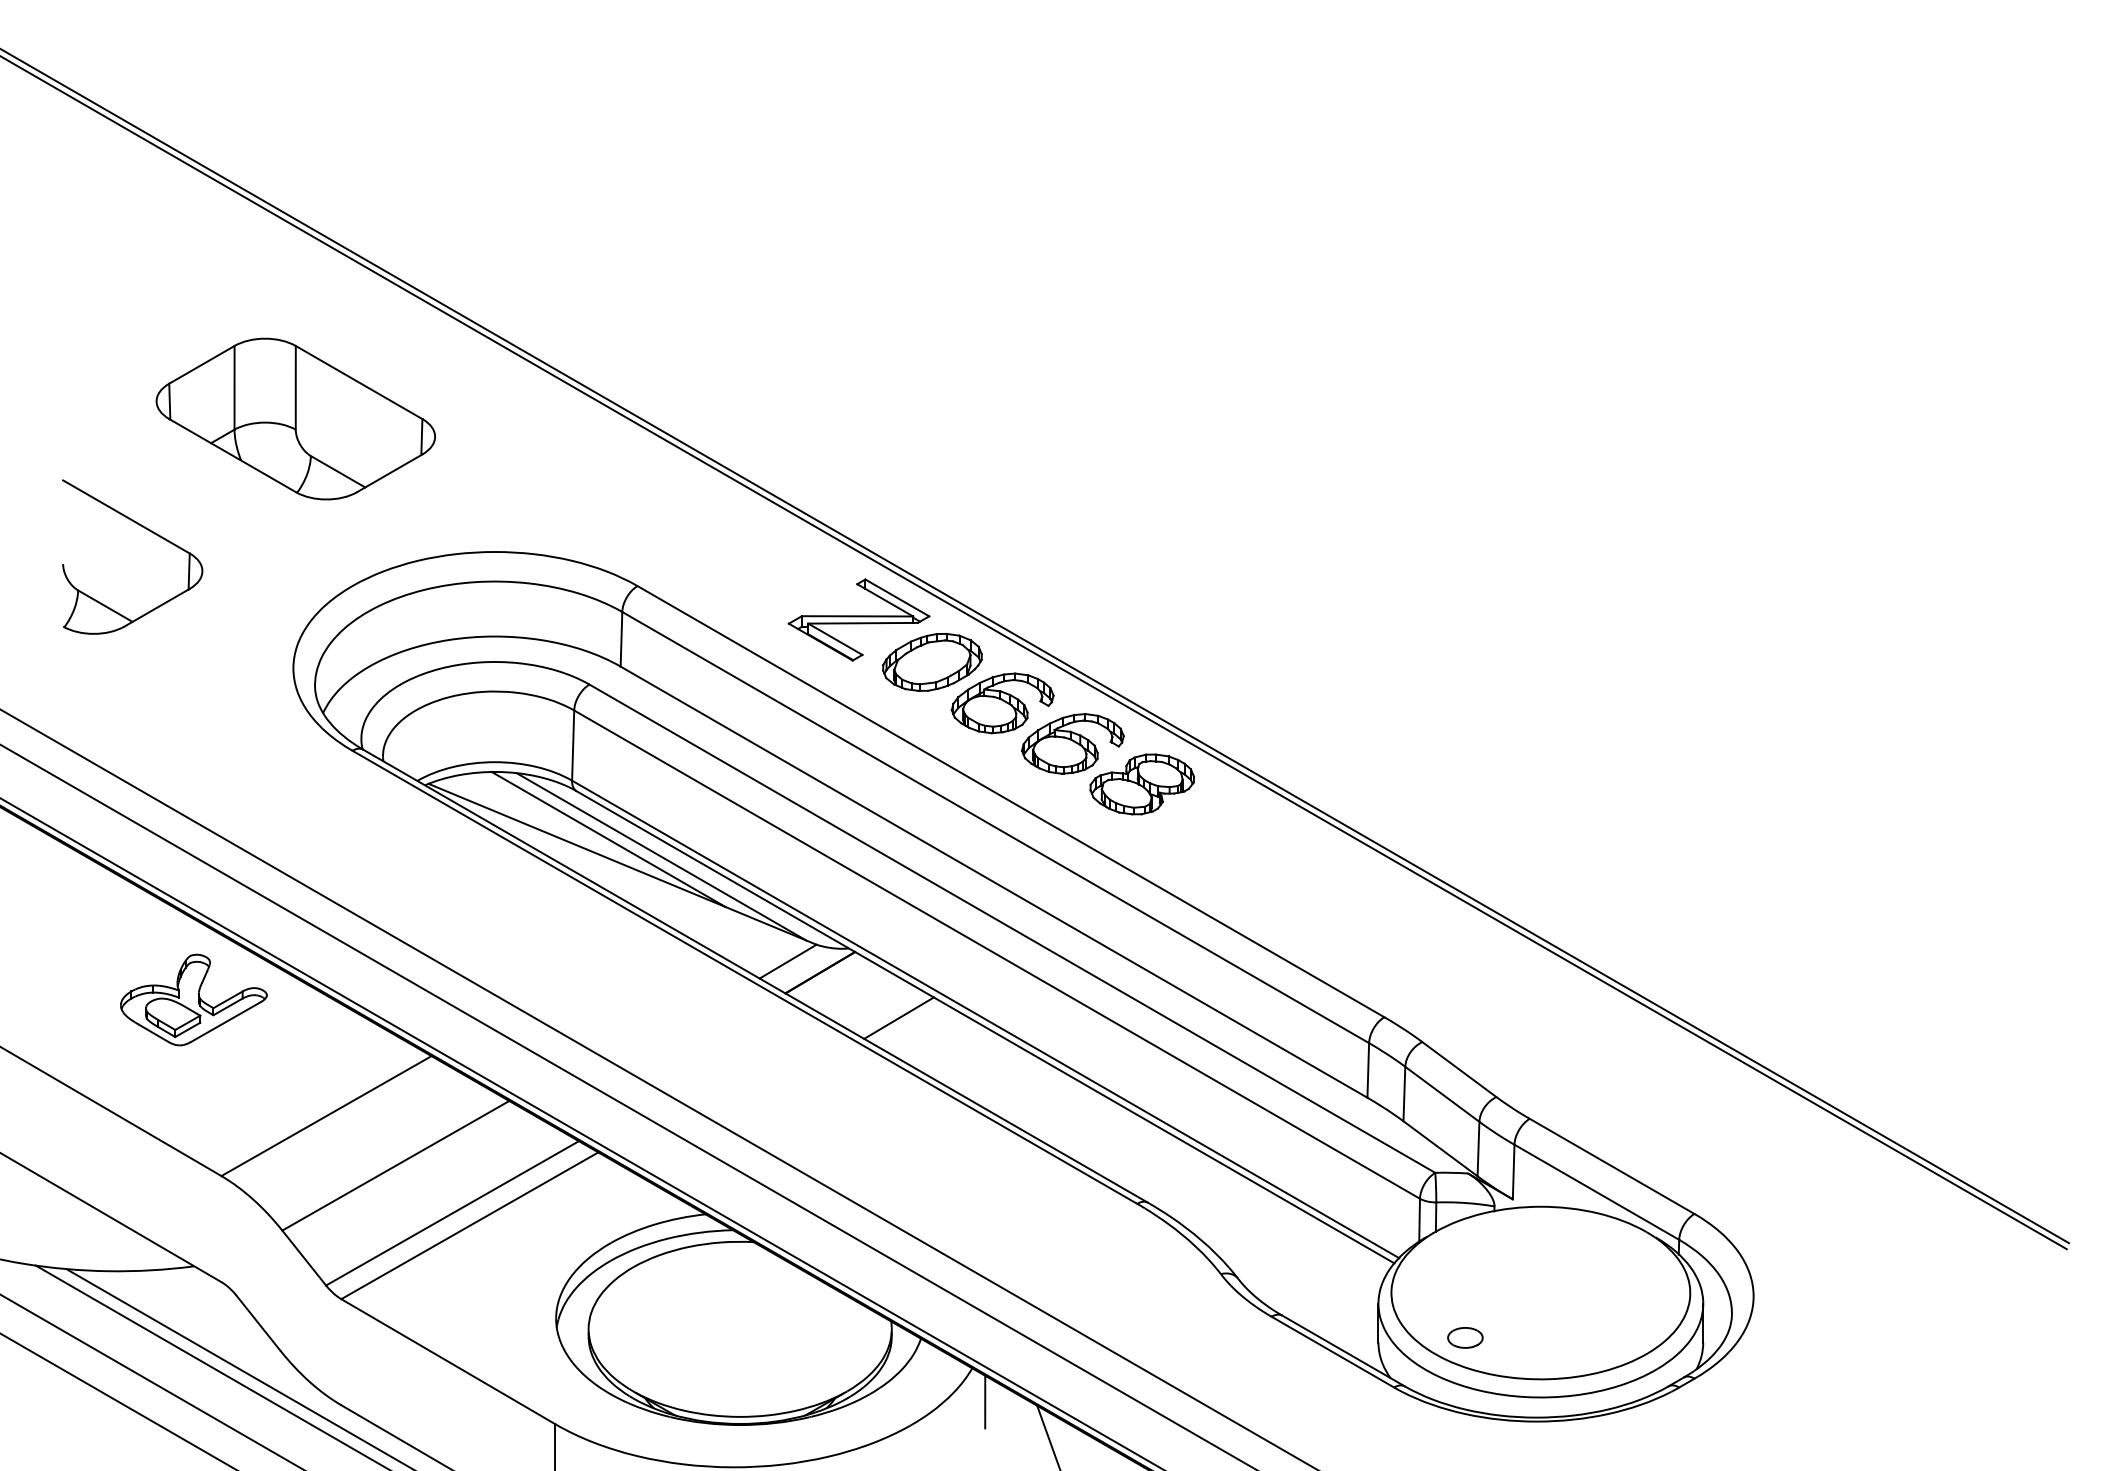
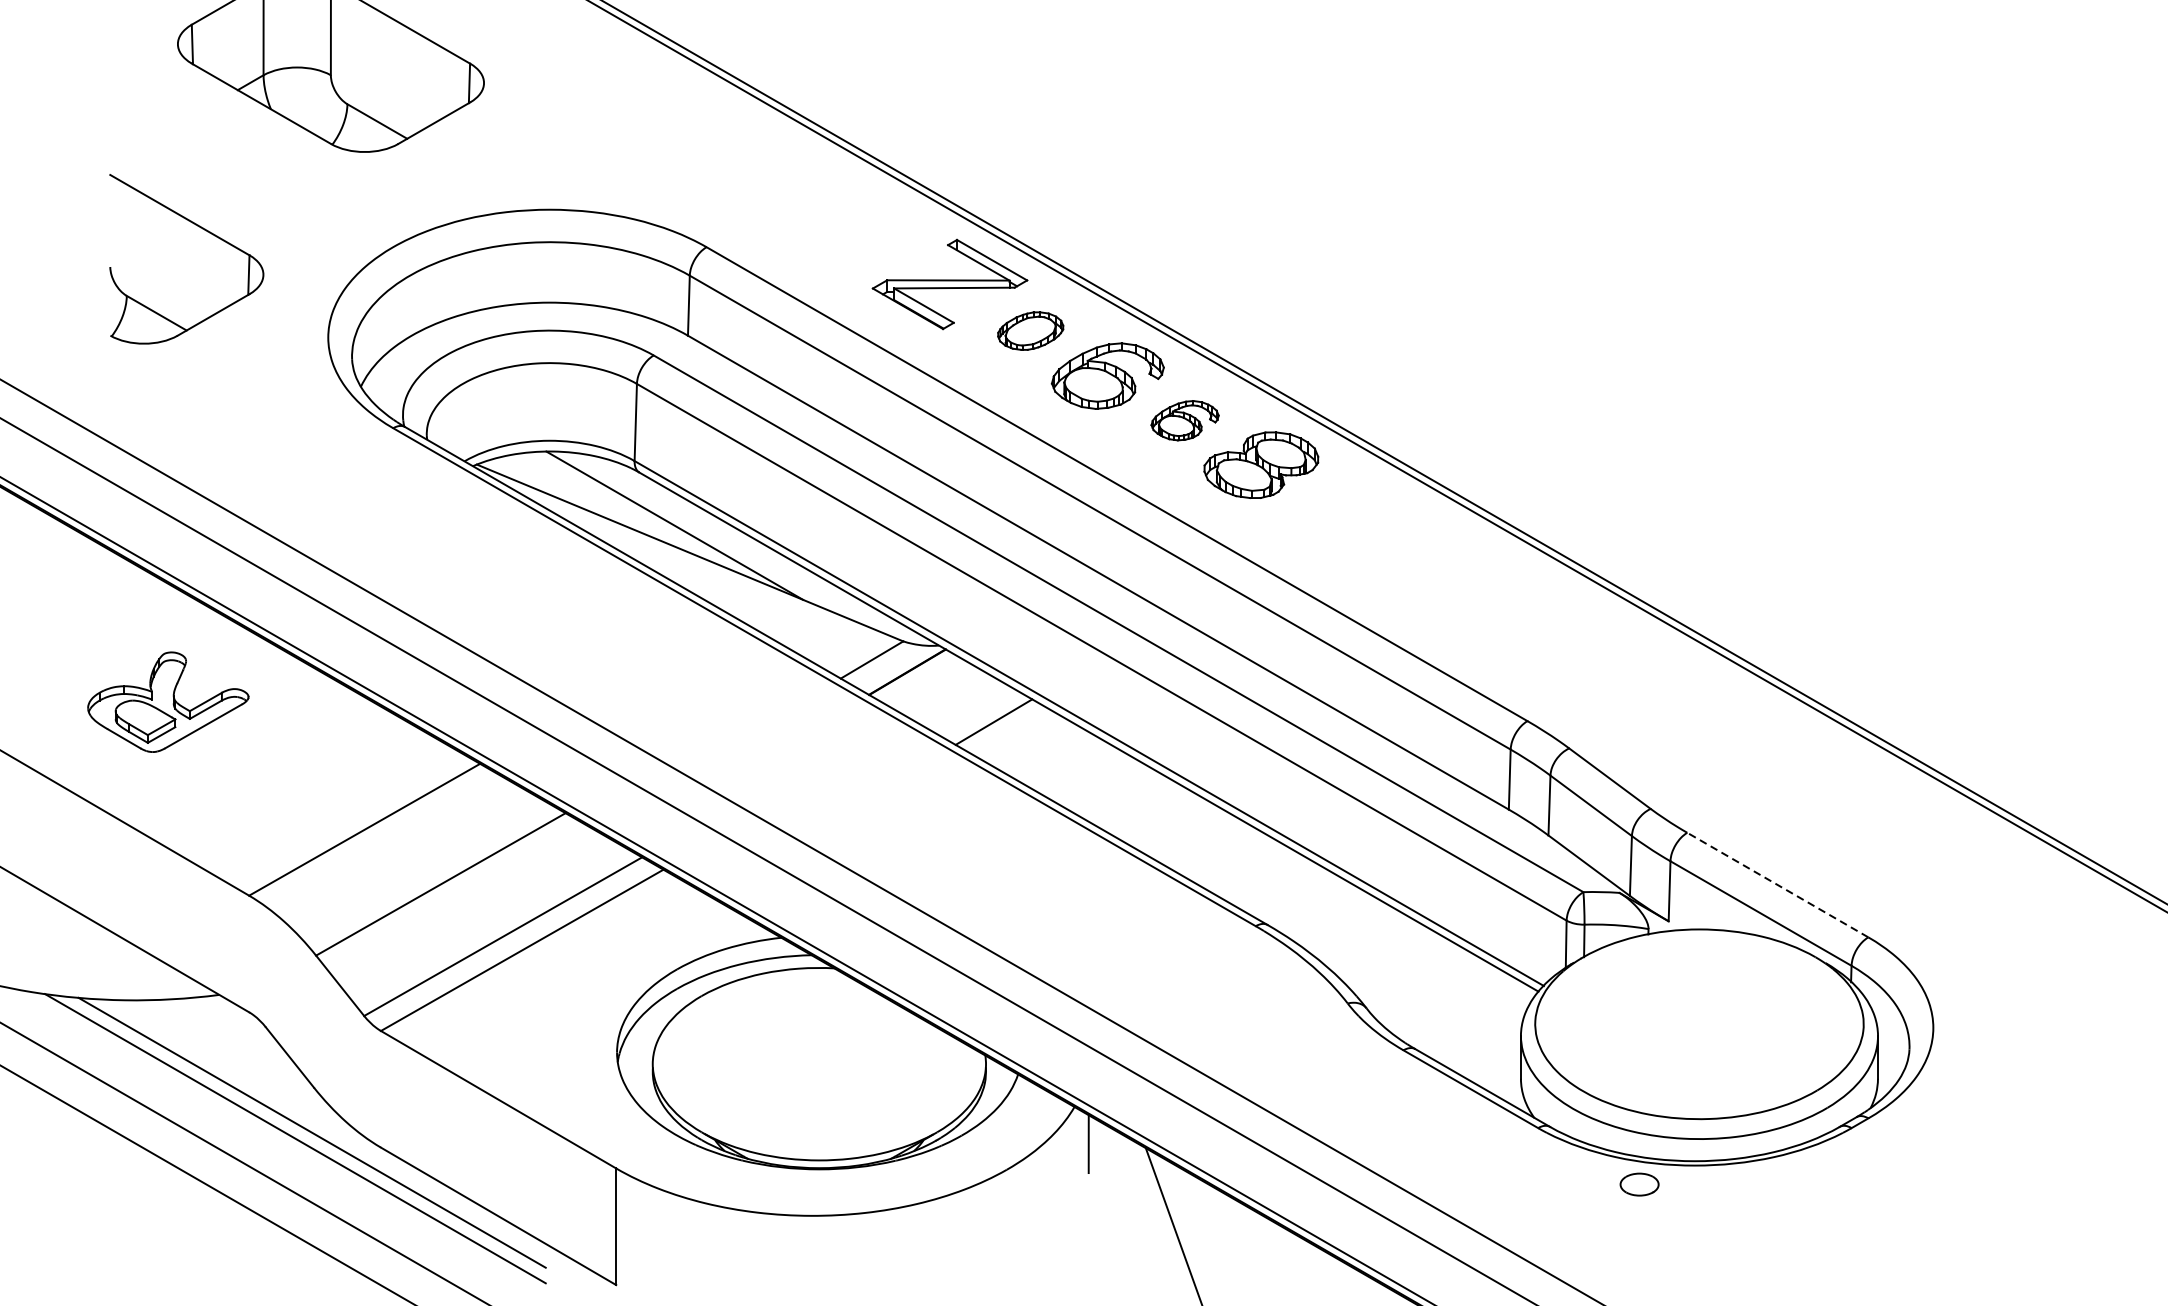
part: (147, 530) -> (203, 230), moved
part: (932, 662) -> (1030, 331), size x0.6
part: (1072, 743) -> (1184, 420), size x0.6
line: (661, 856) -> (732, 544), removed
part: (193, 999) -> (167, 701), moved
line: (1611, 1166) -> (1777, 885), solid -> dashed
part: (1465, 1337) -> (1639, 1184), moved

